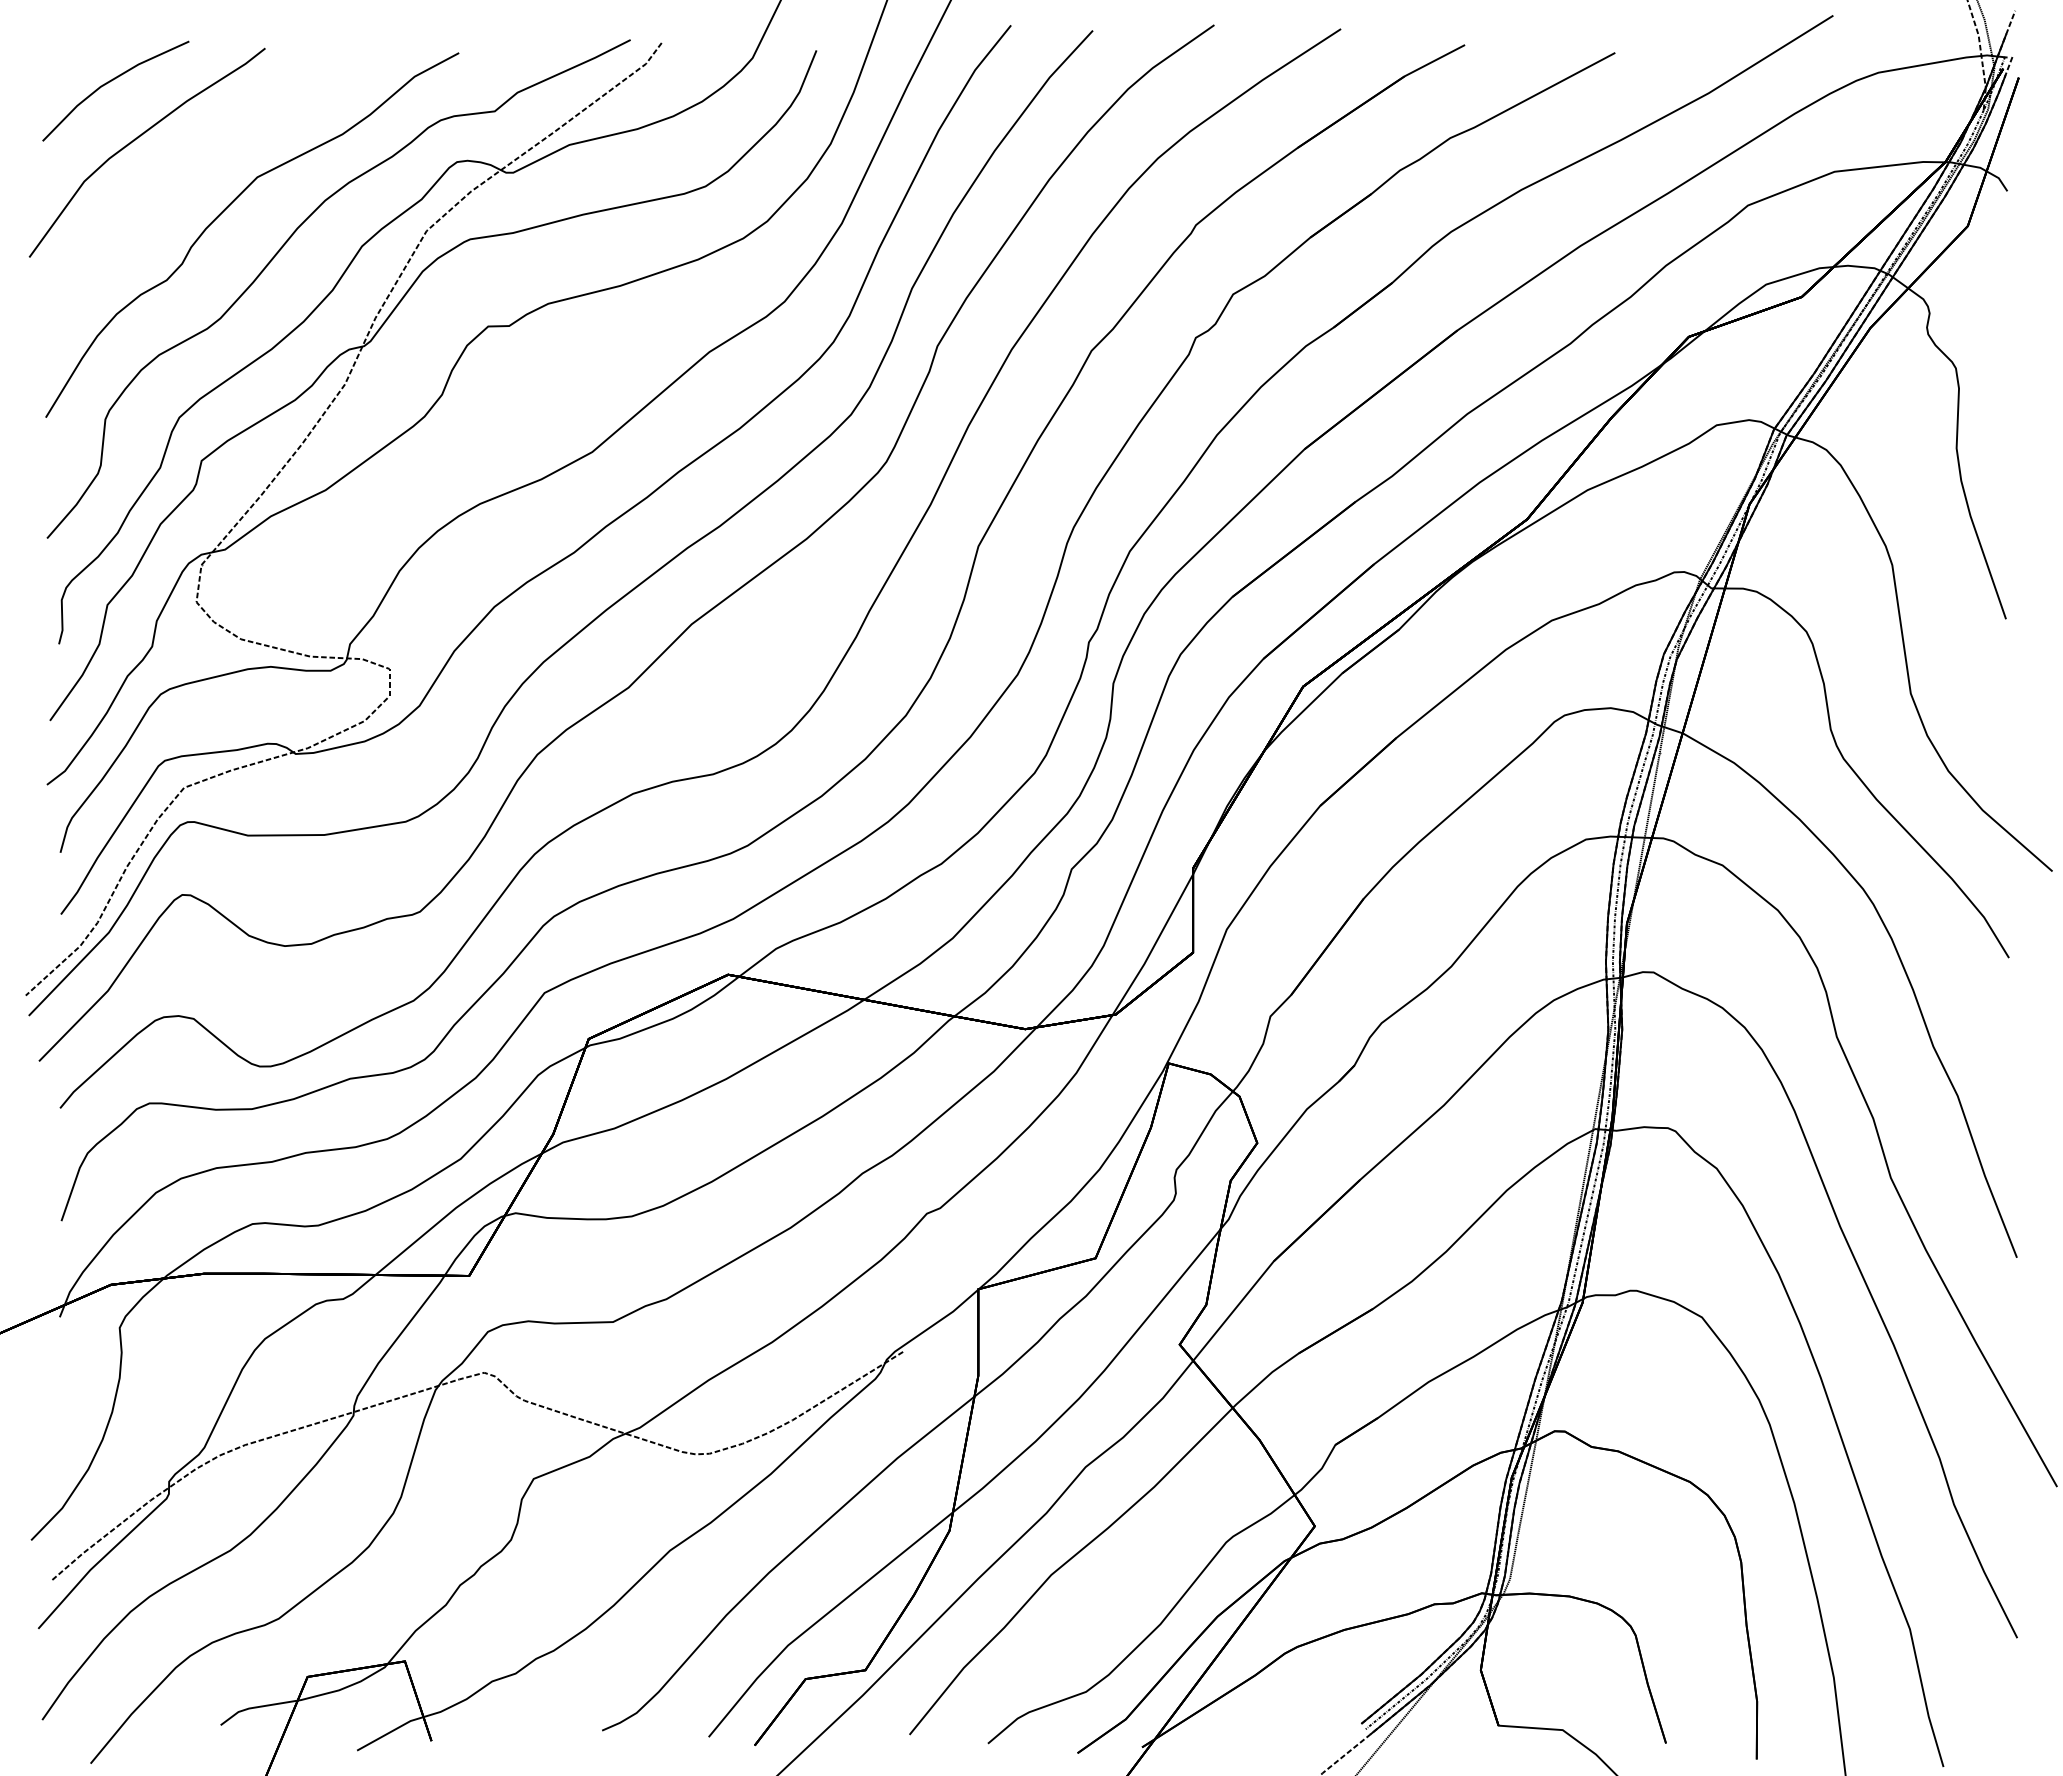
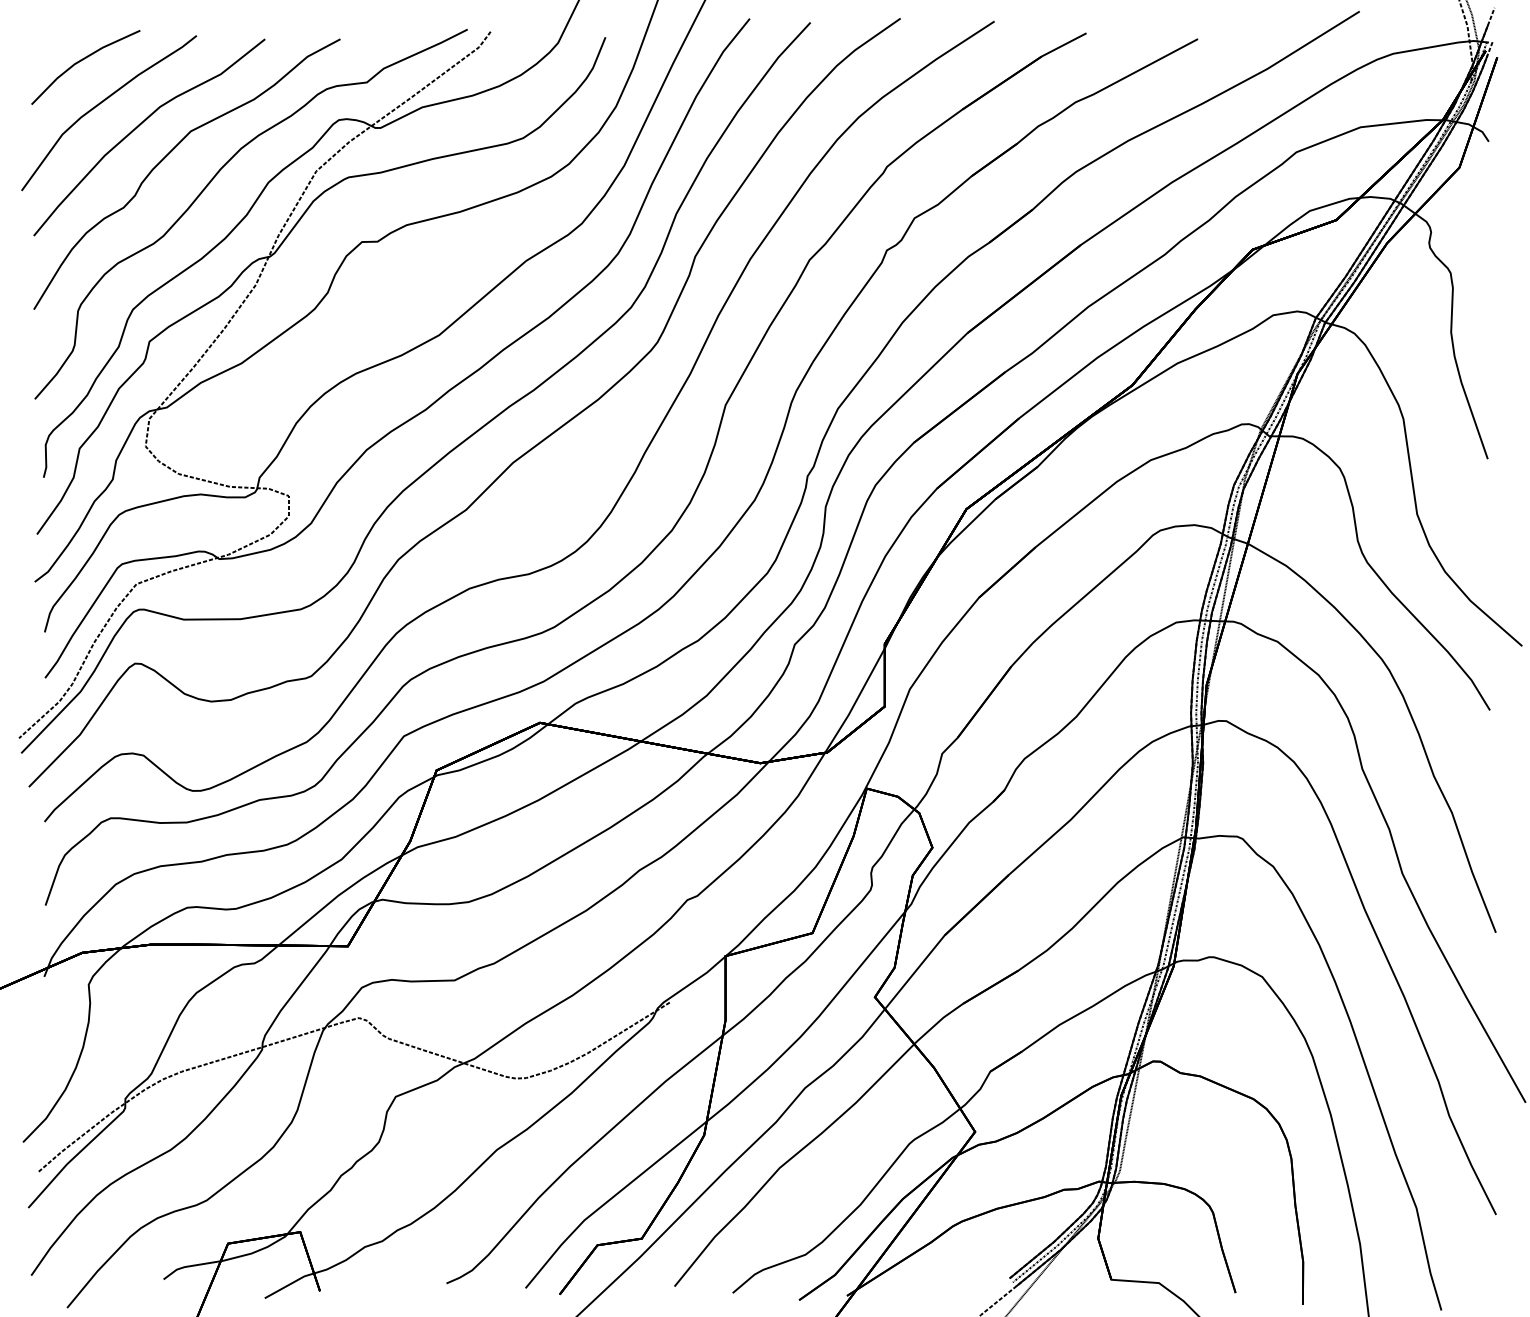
part: (190, 168) -> (141, 124), added

